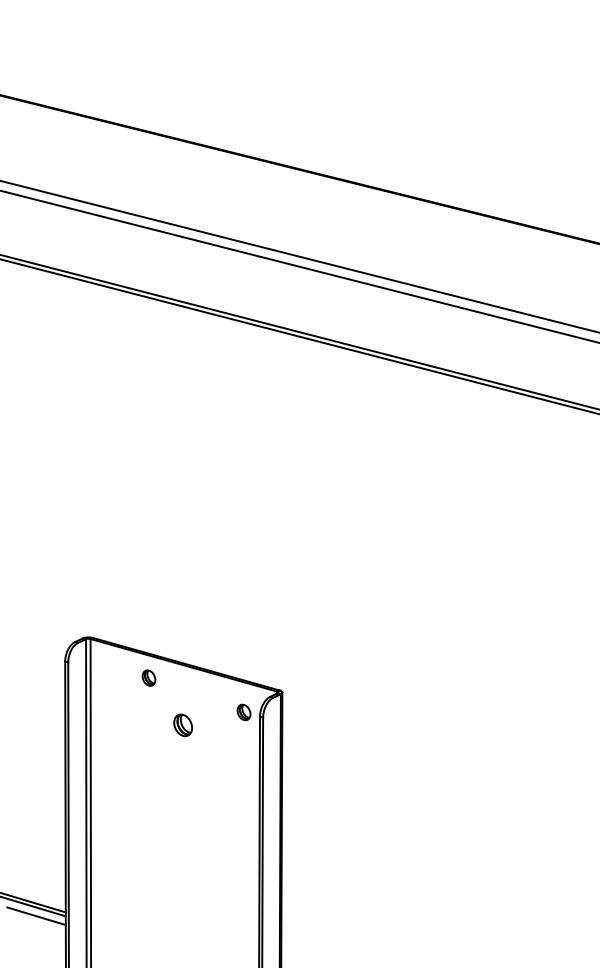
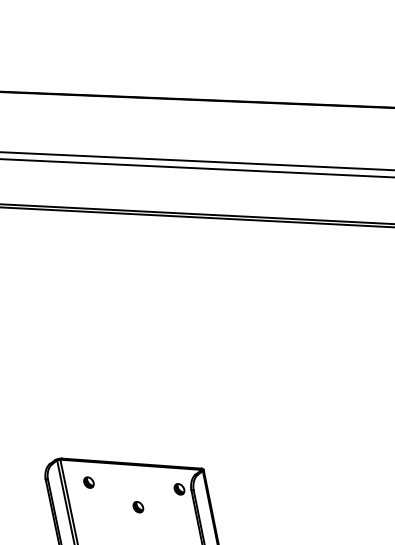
part: (148, 677) -> (88, 482), moved
part: (183, 724) -> (138, 506), size x0.71

